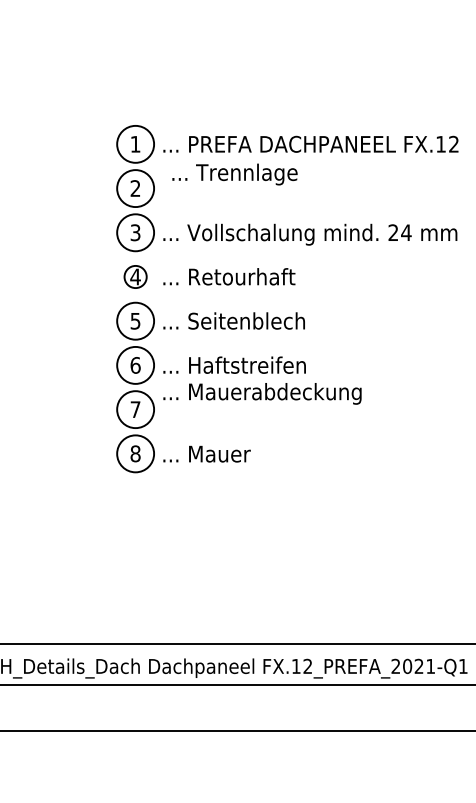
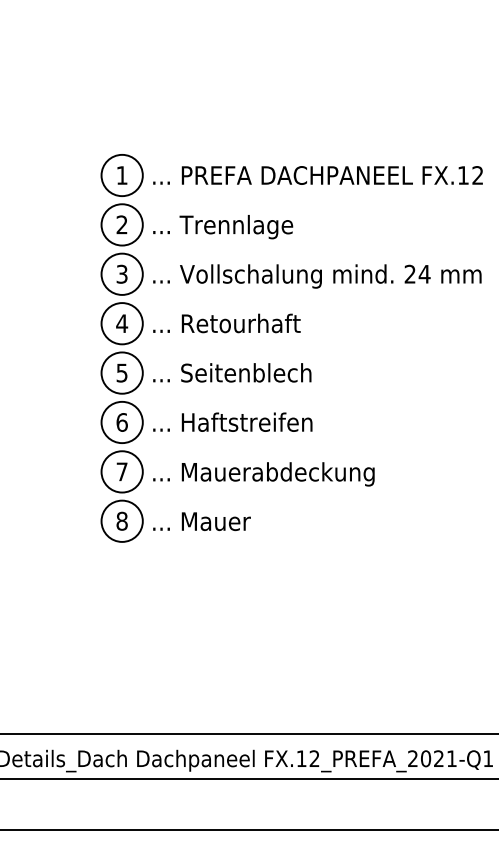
text: (234, 174) -> (222, 227), moved
circle: (135, 276) -> (122, 323), size x1.67
text: (262, 393) -> (263, 473), moved

